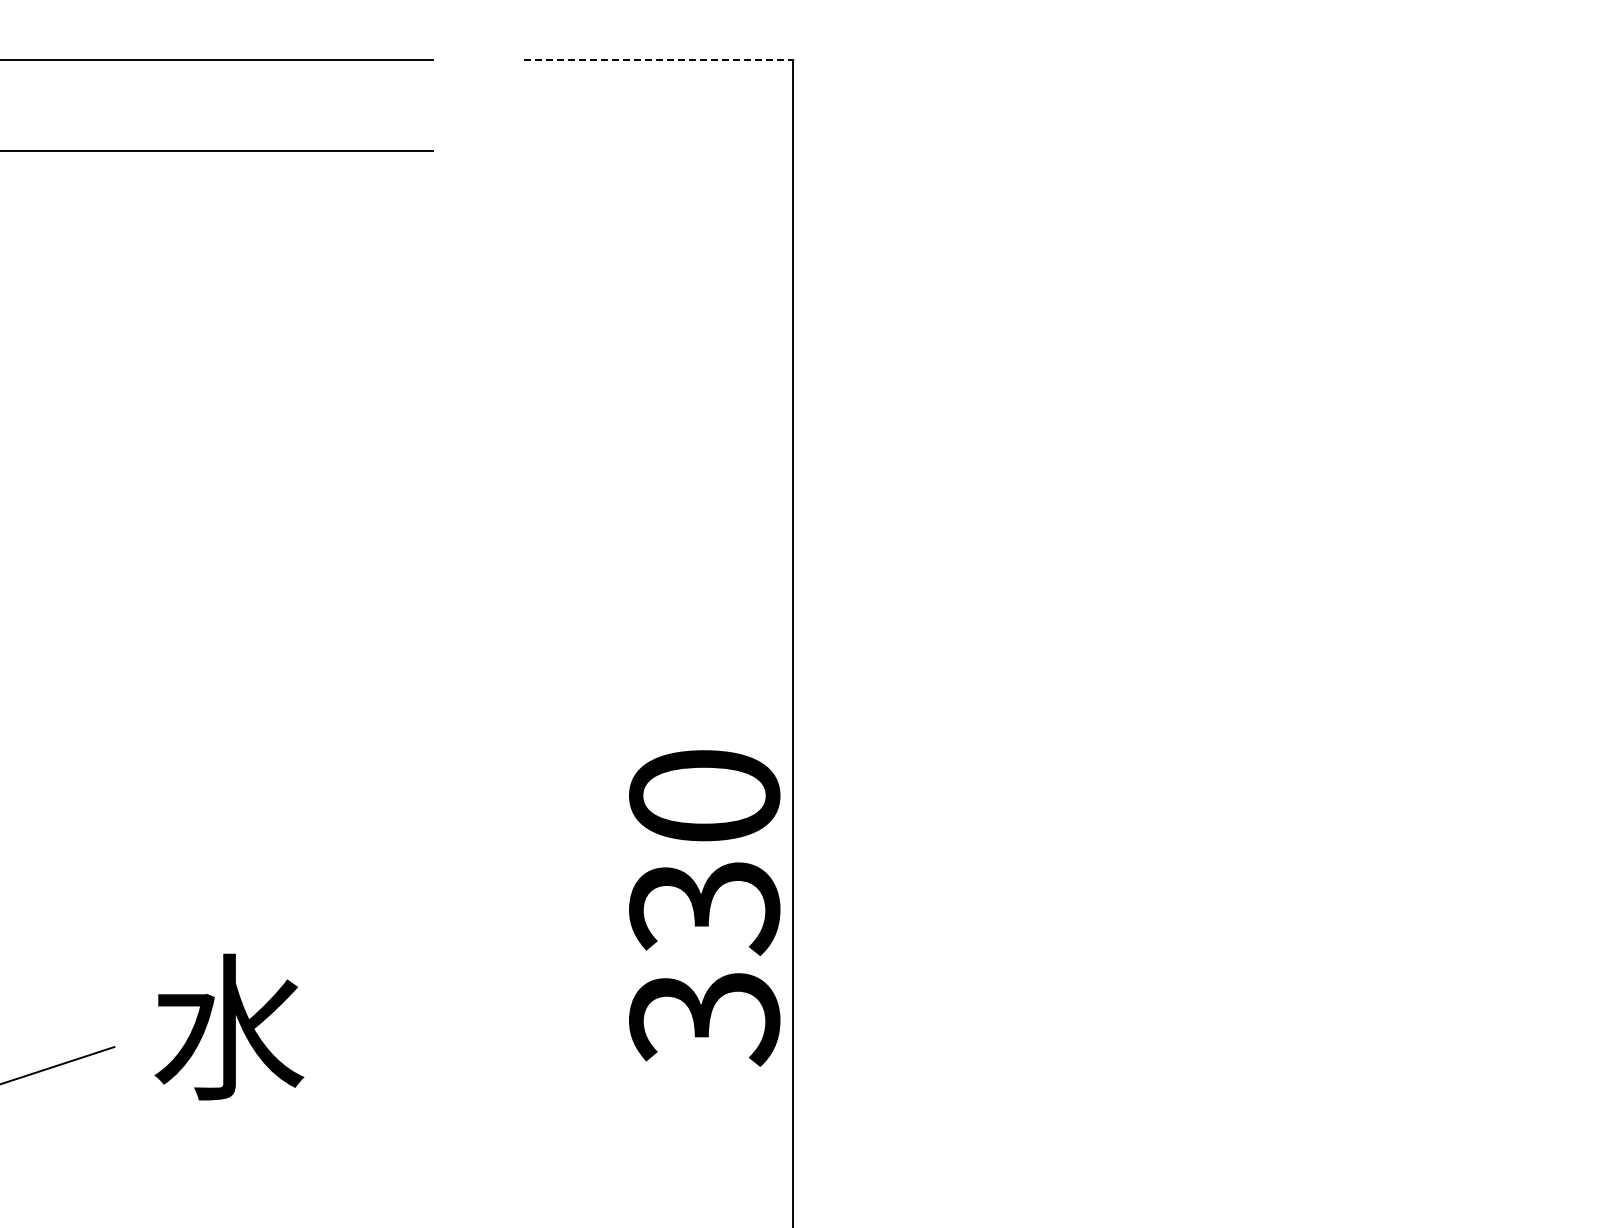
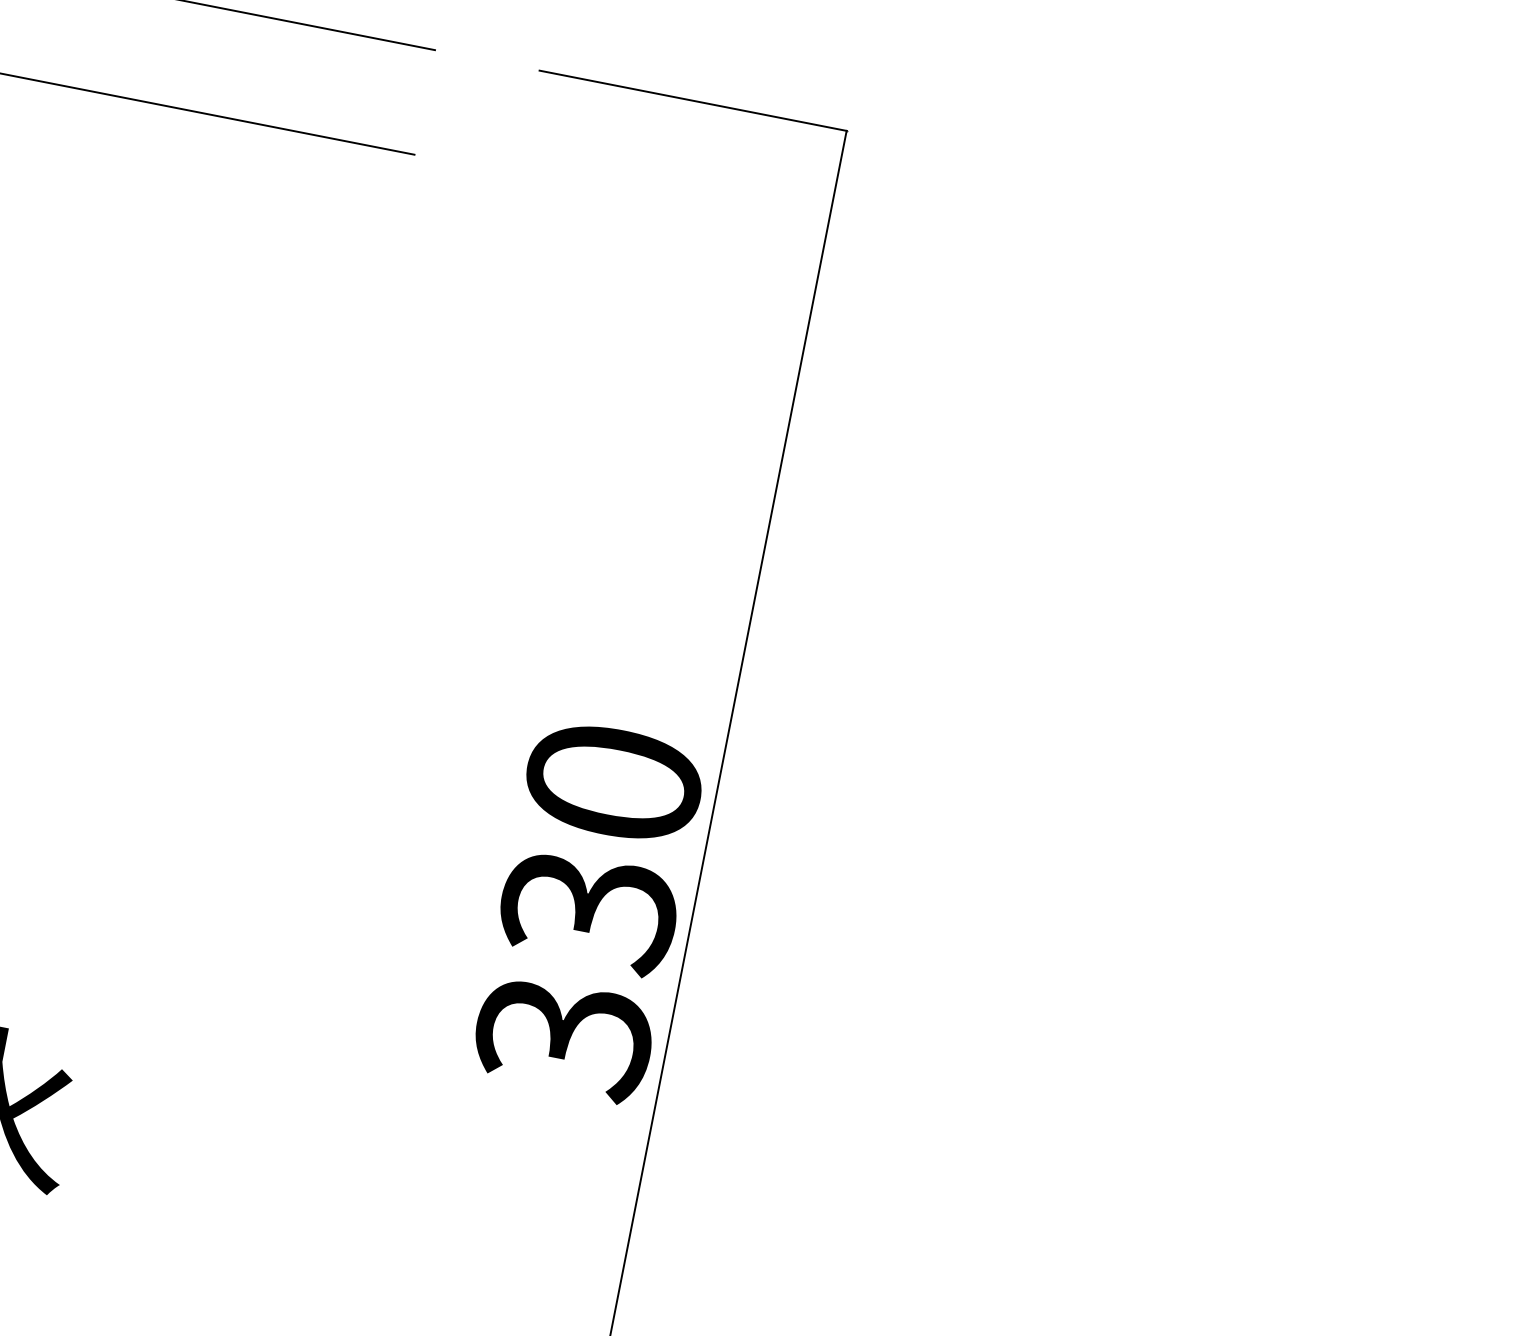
line: (659, 59) -> (694, 100), dashed -> solid
text: (704, 908) -> (588, 911), moved

